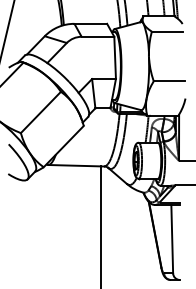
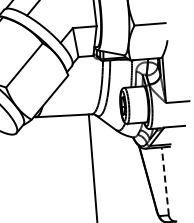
line: (172, 238) -> (165, 180), solid -> dashed

